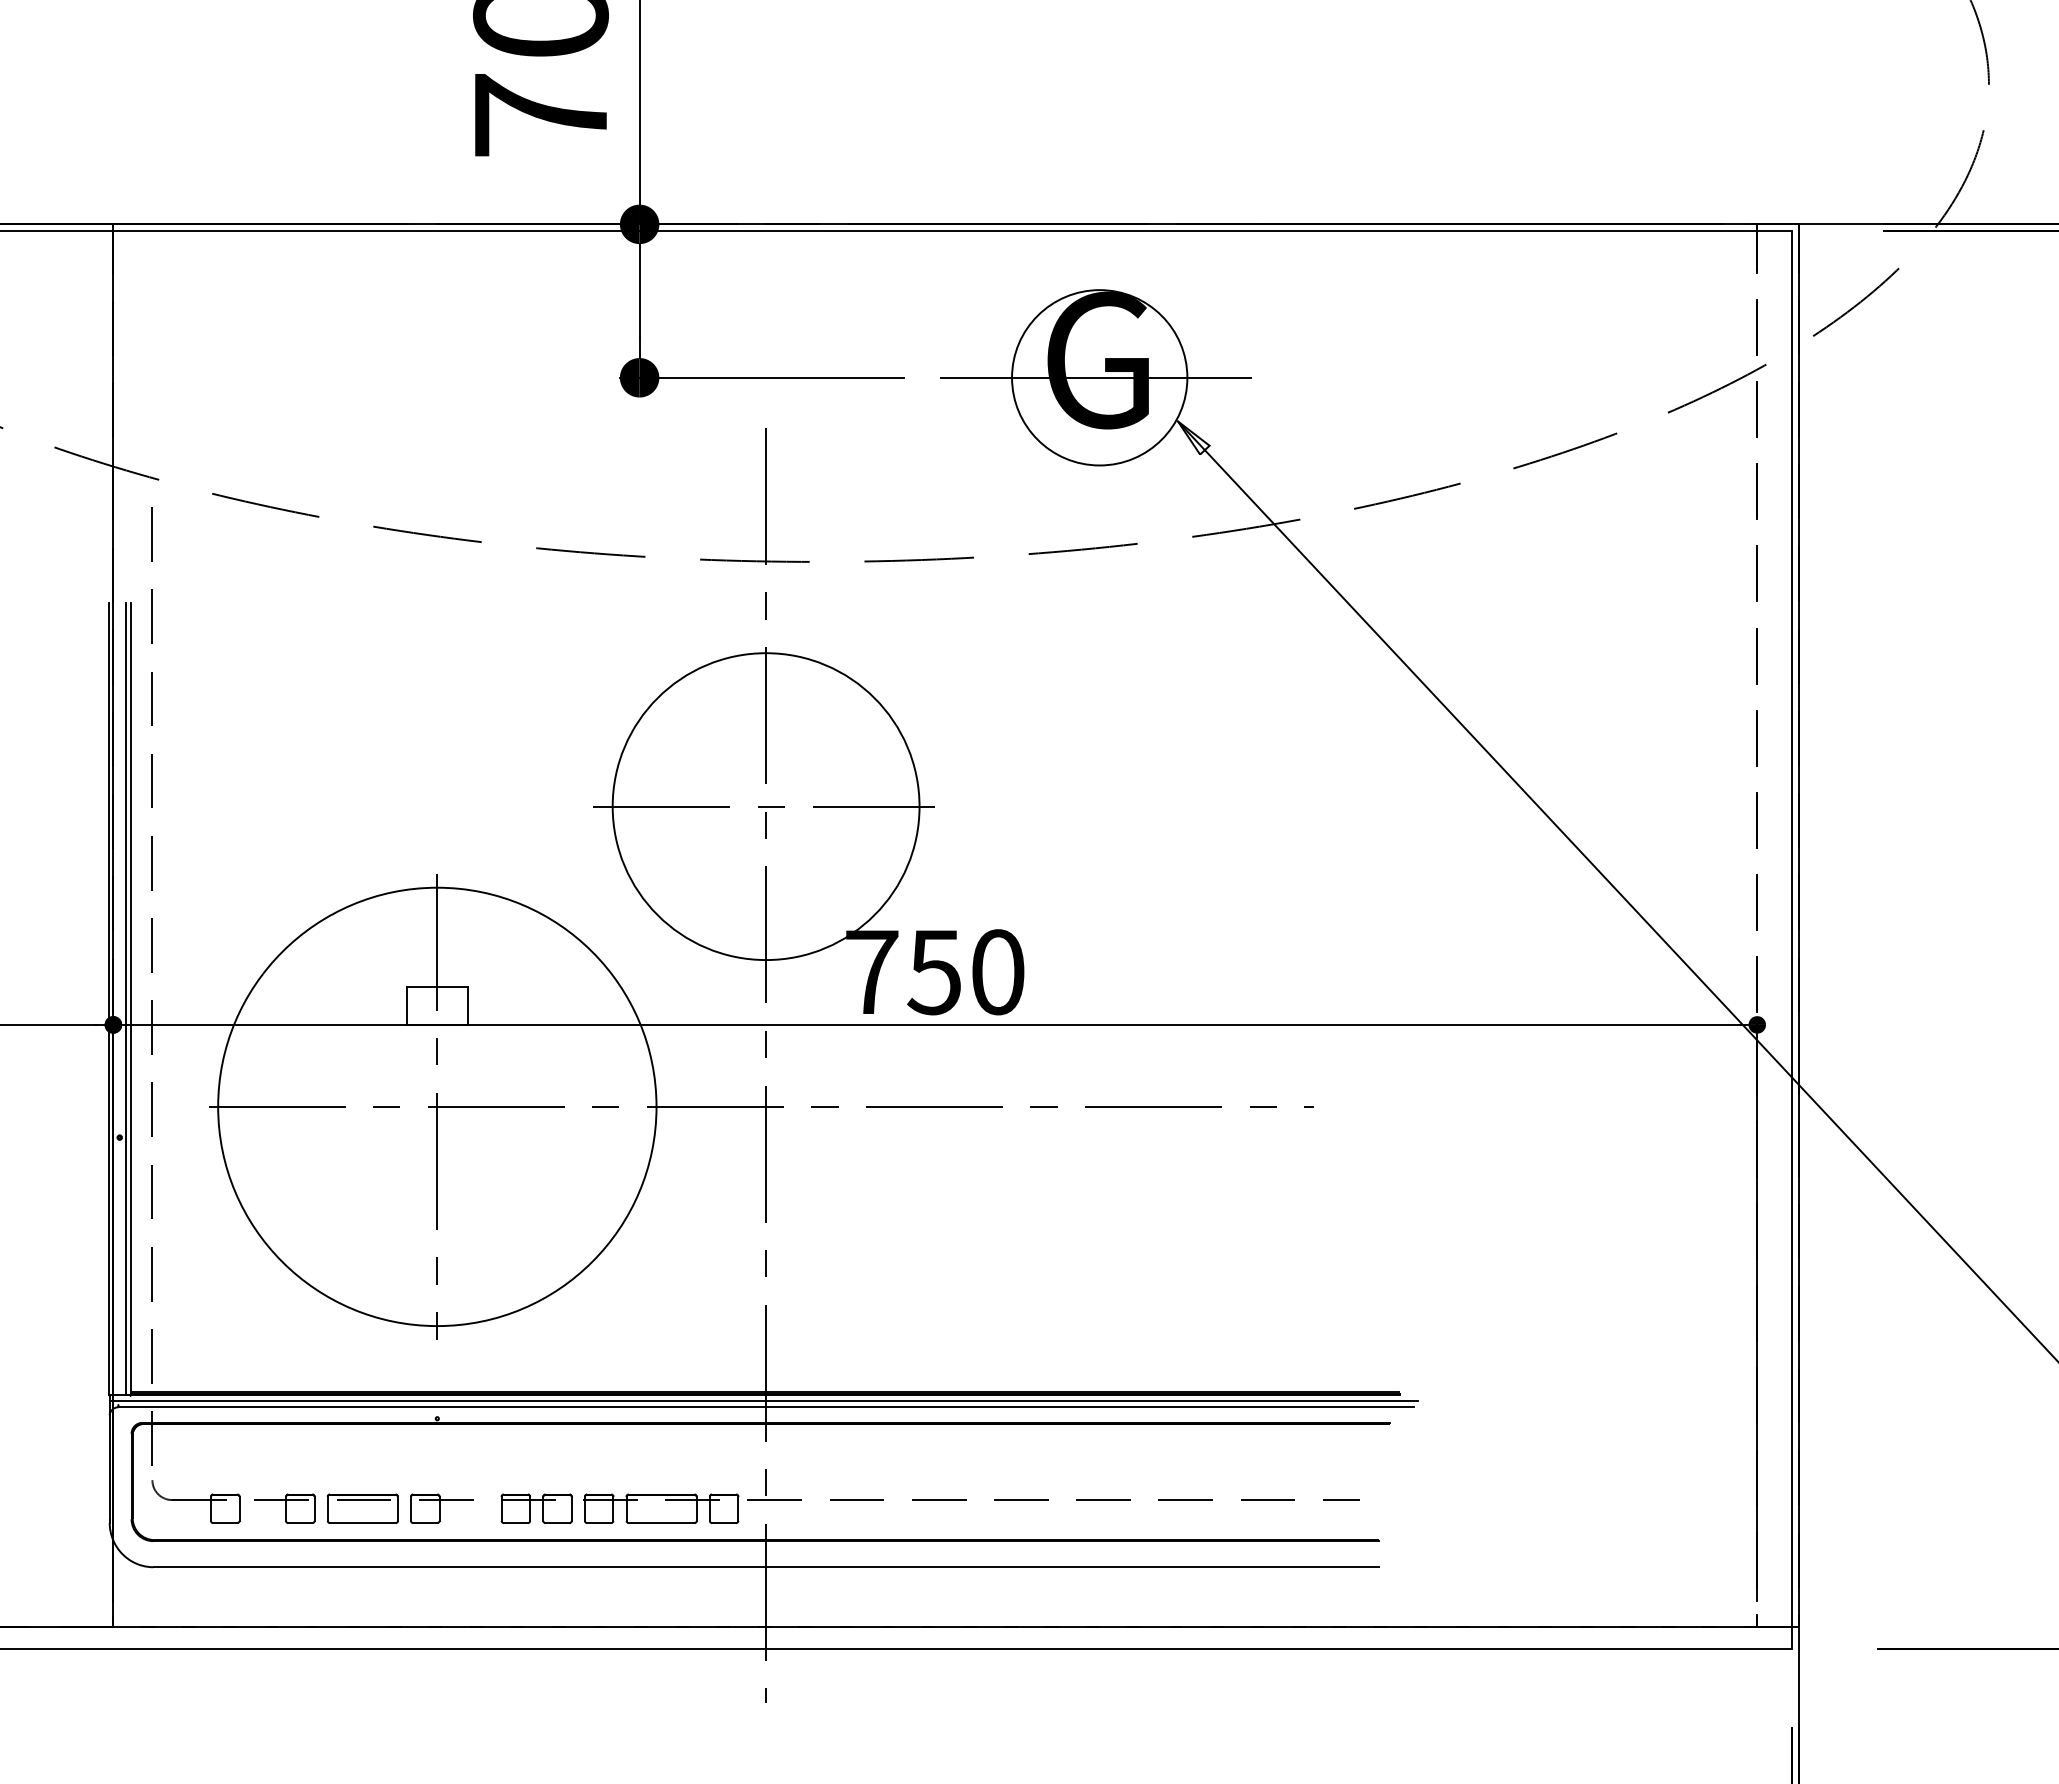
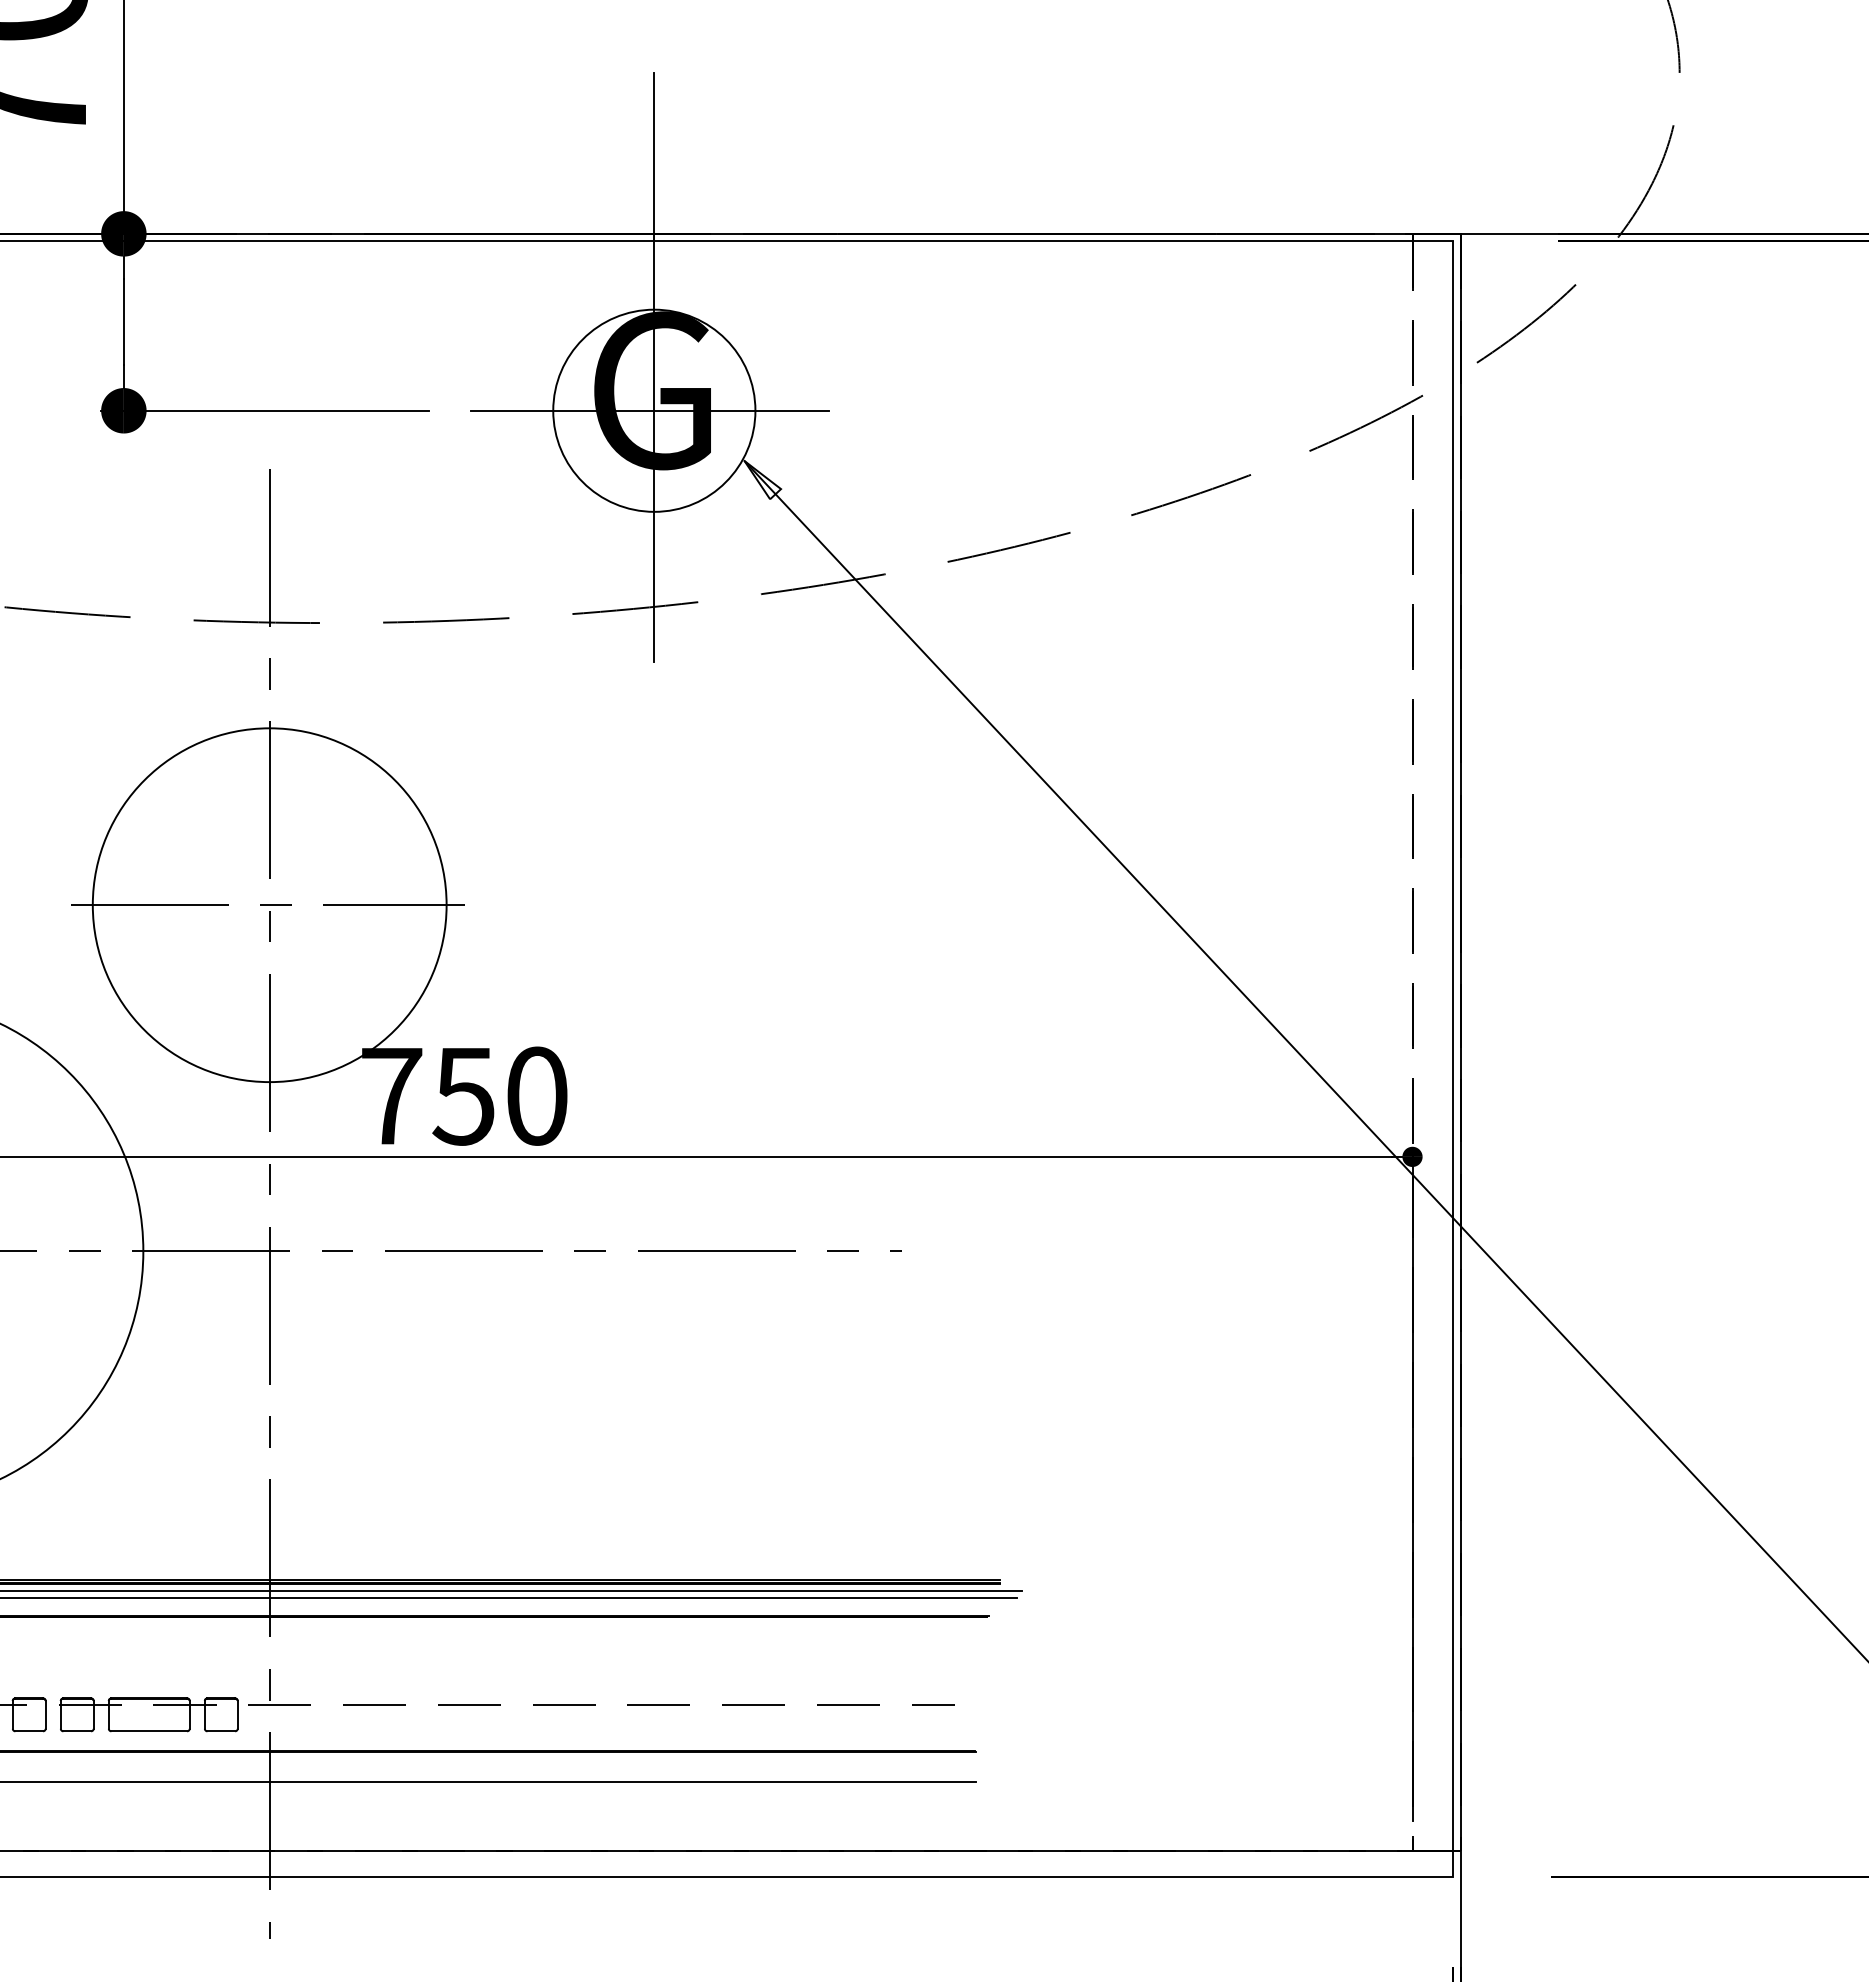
line: (1099, 339) -> (654, 366), added

